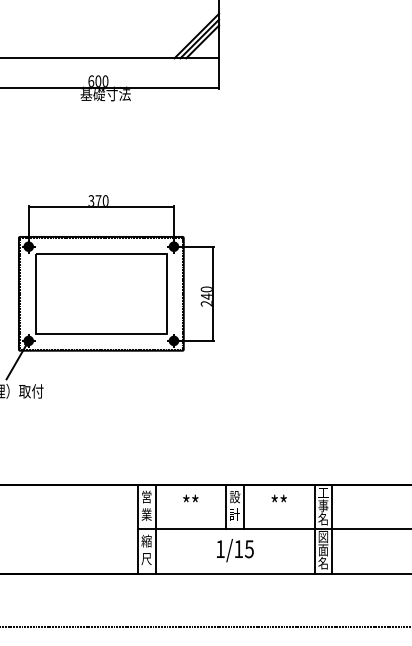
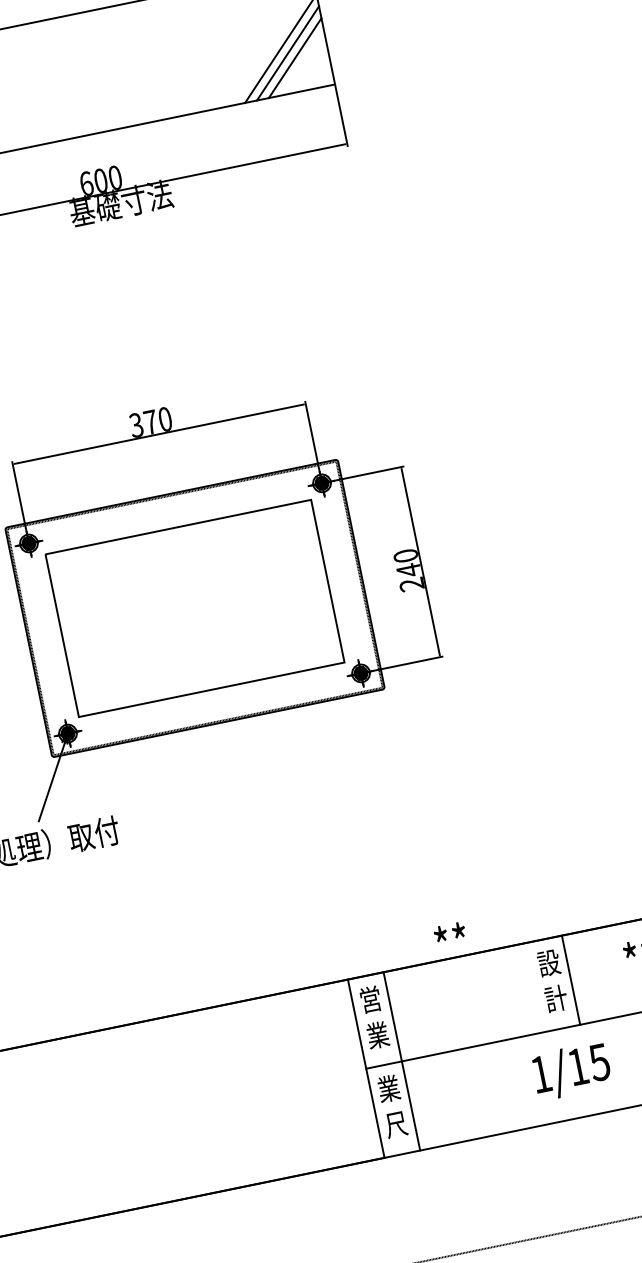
text: (190, 498) -> (448, 932), moved
line: (226, 507) -> (536, 987), removed
text: (146, 540) -> (388, 1087), 縮 -> 業

